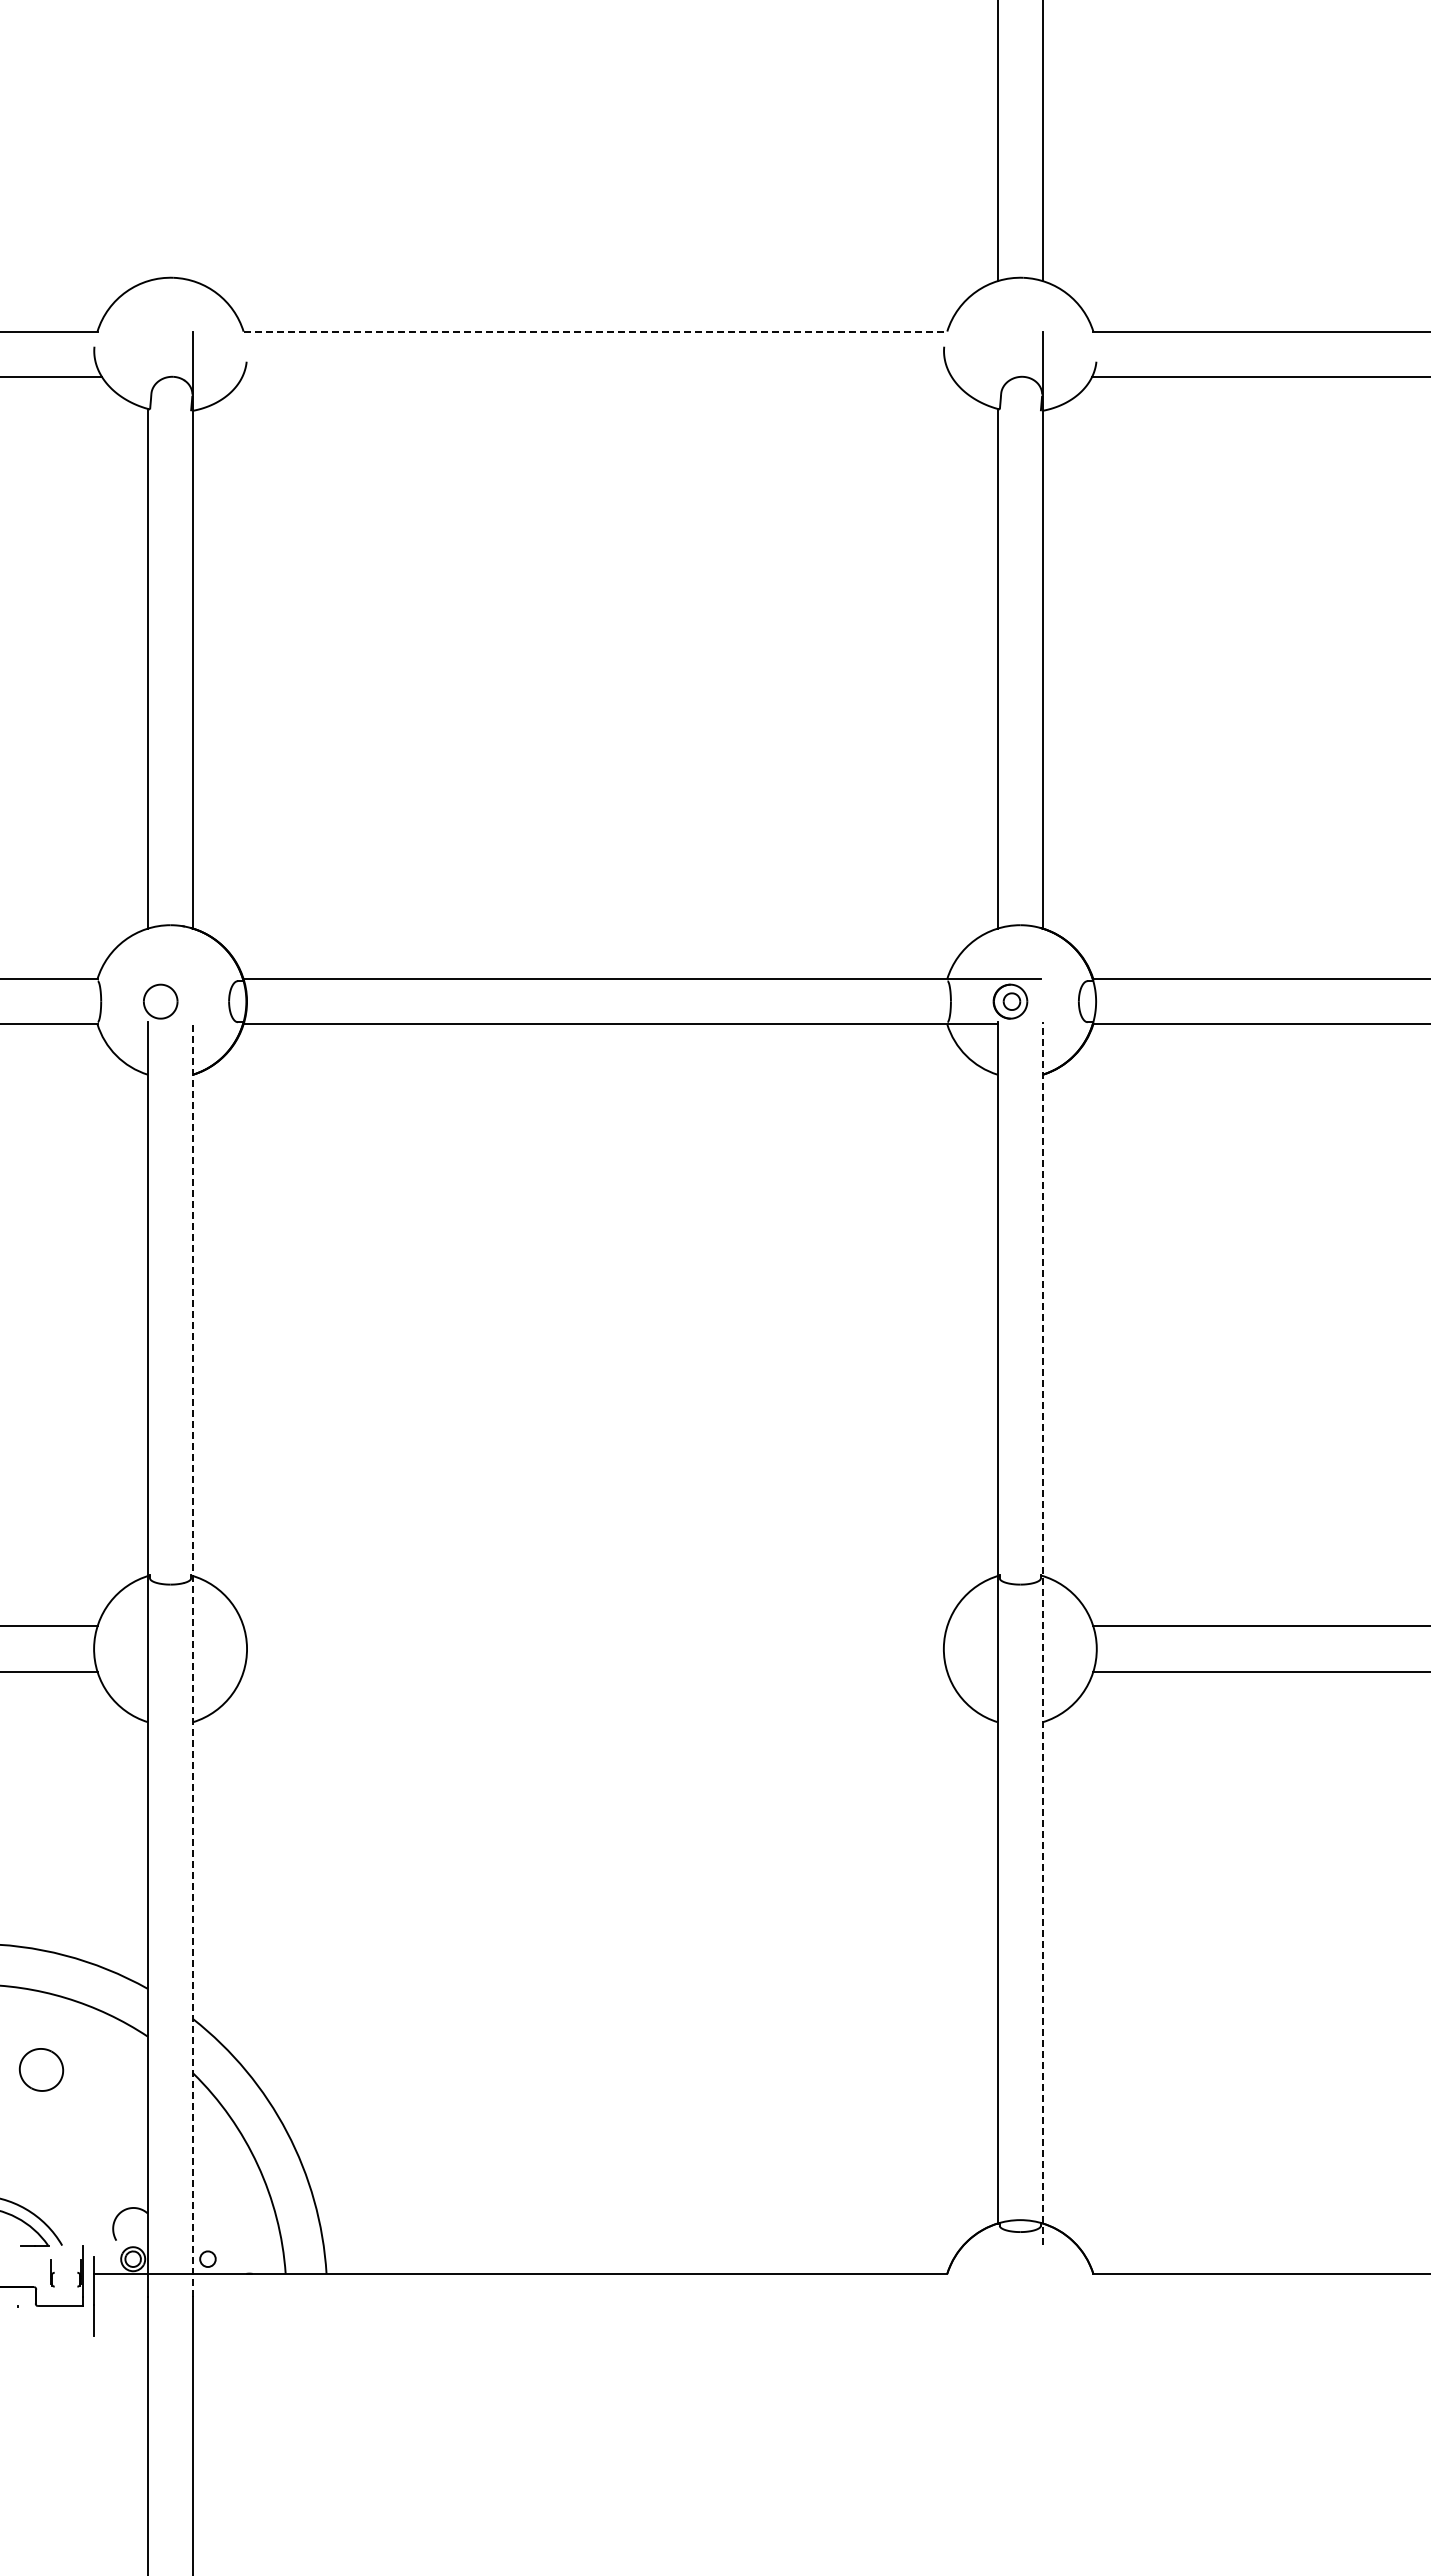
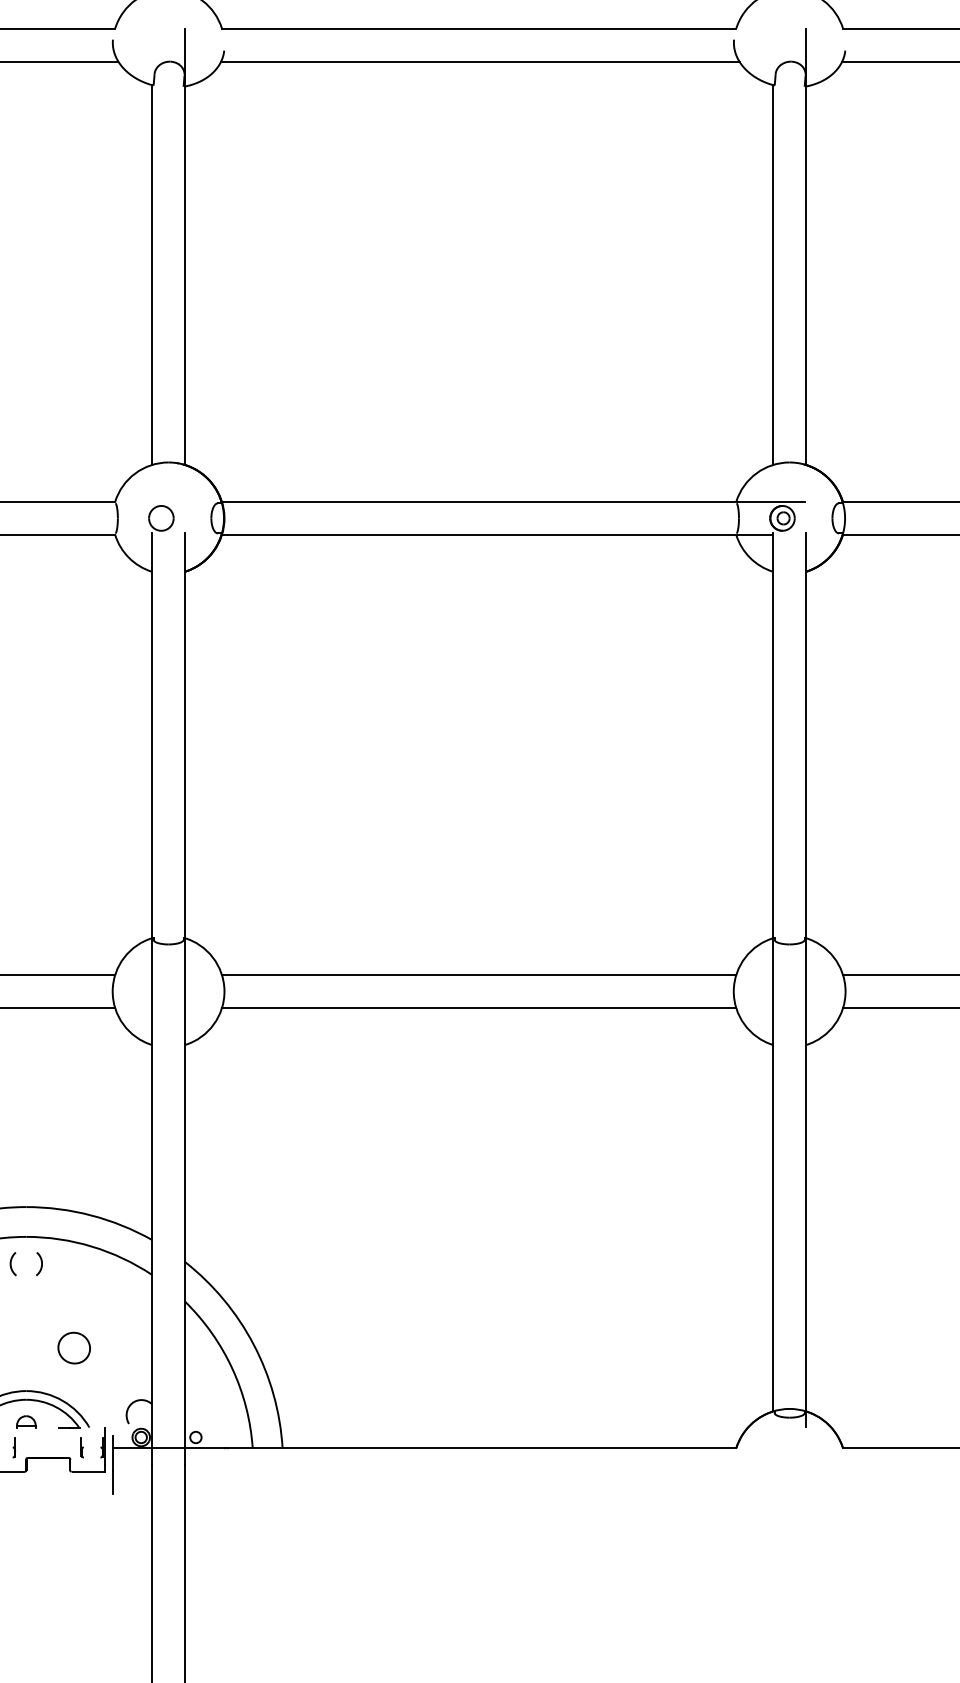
line: (595, 331) -> (479, 28), dashed -> solid
line: (596, 376) -> (479, 61), added
line: (595, 1626) -> (479, 975), added
line: (1042, 1633) -> (805, 980), dashed -> solid
line: (193, 1658) -> (185, 998), dashed -> solid
line: (595, 1671) -> (479, 1007), added
part: (41, 2069) -> (74, 1347), moved

